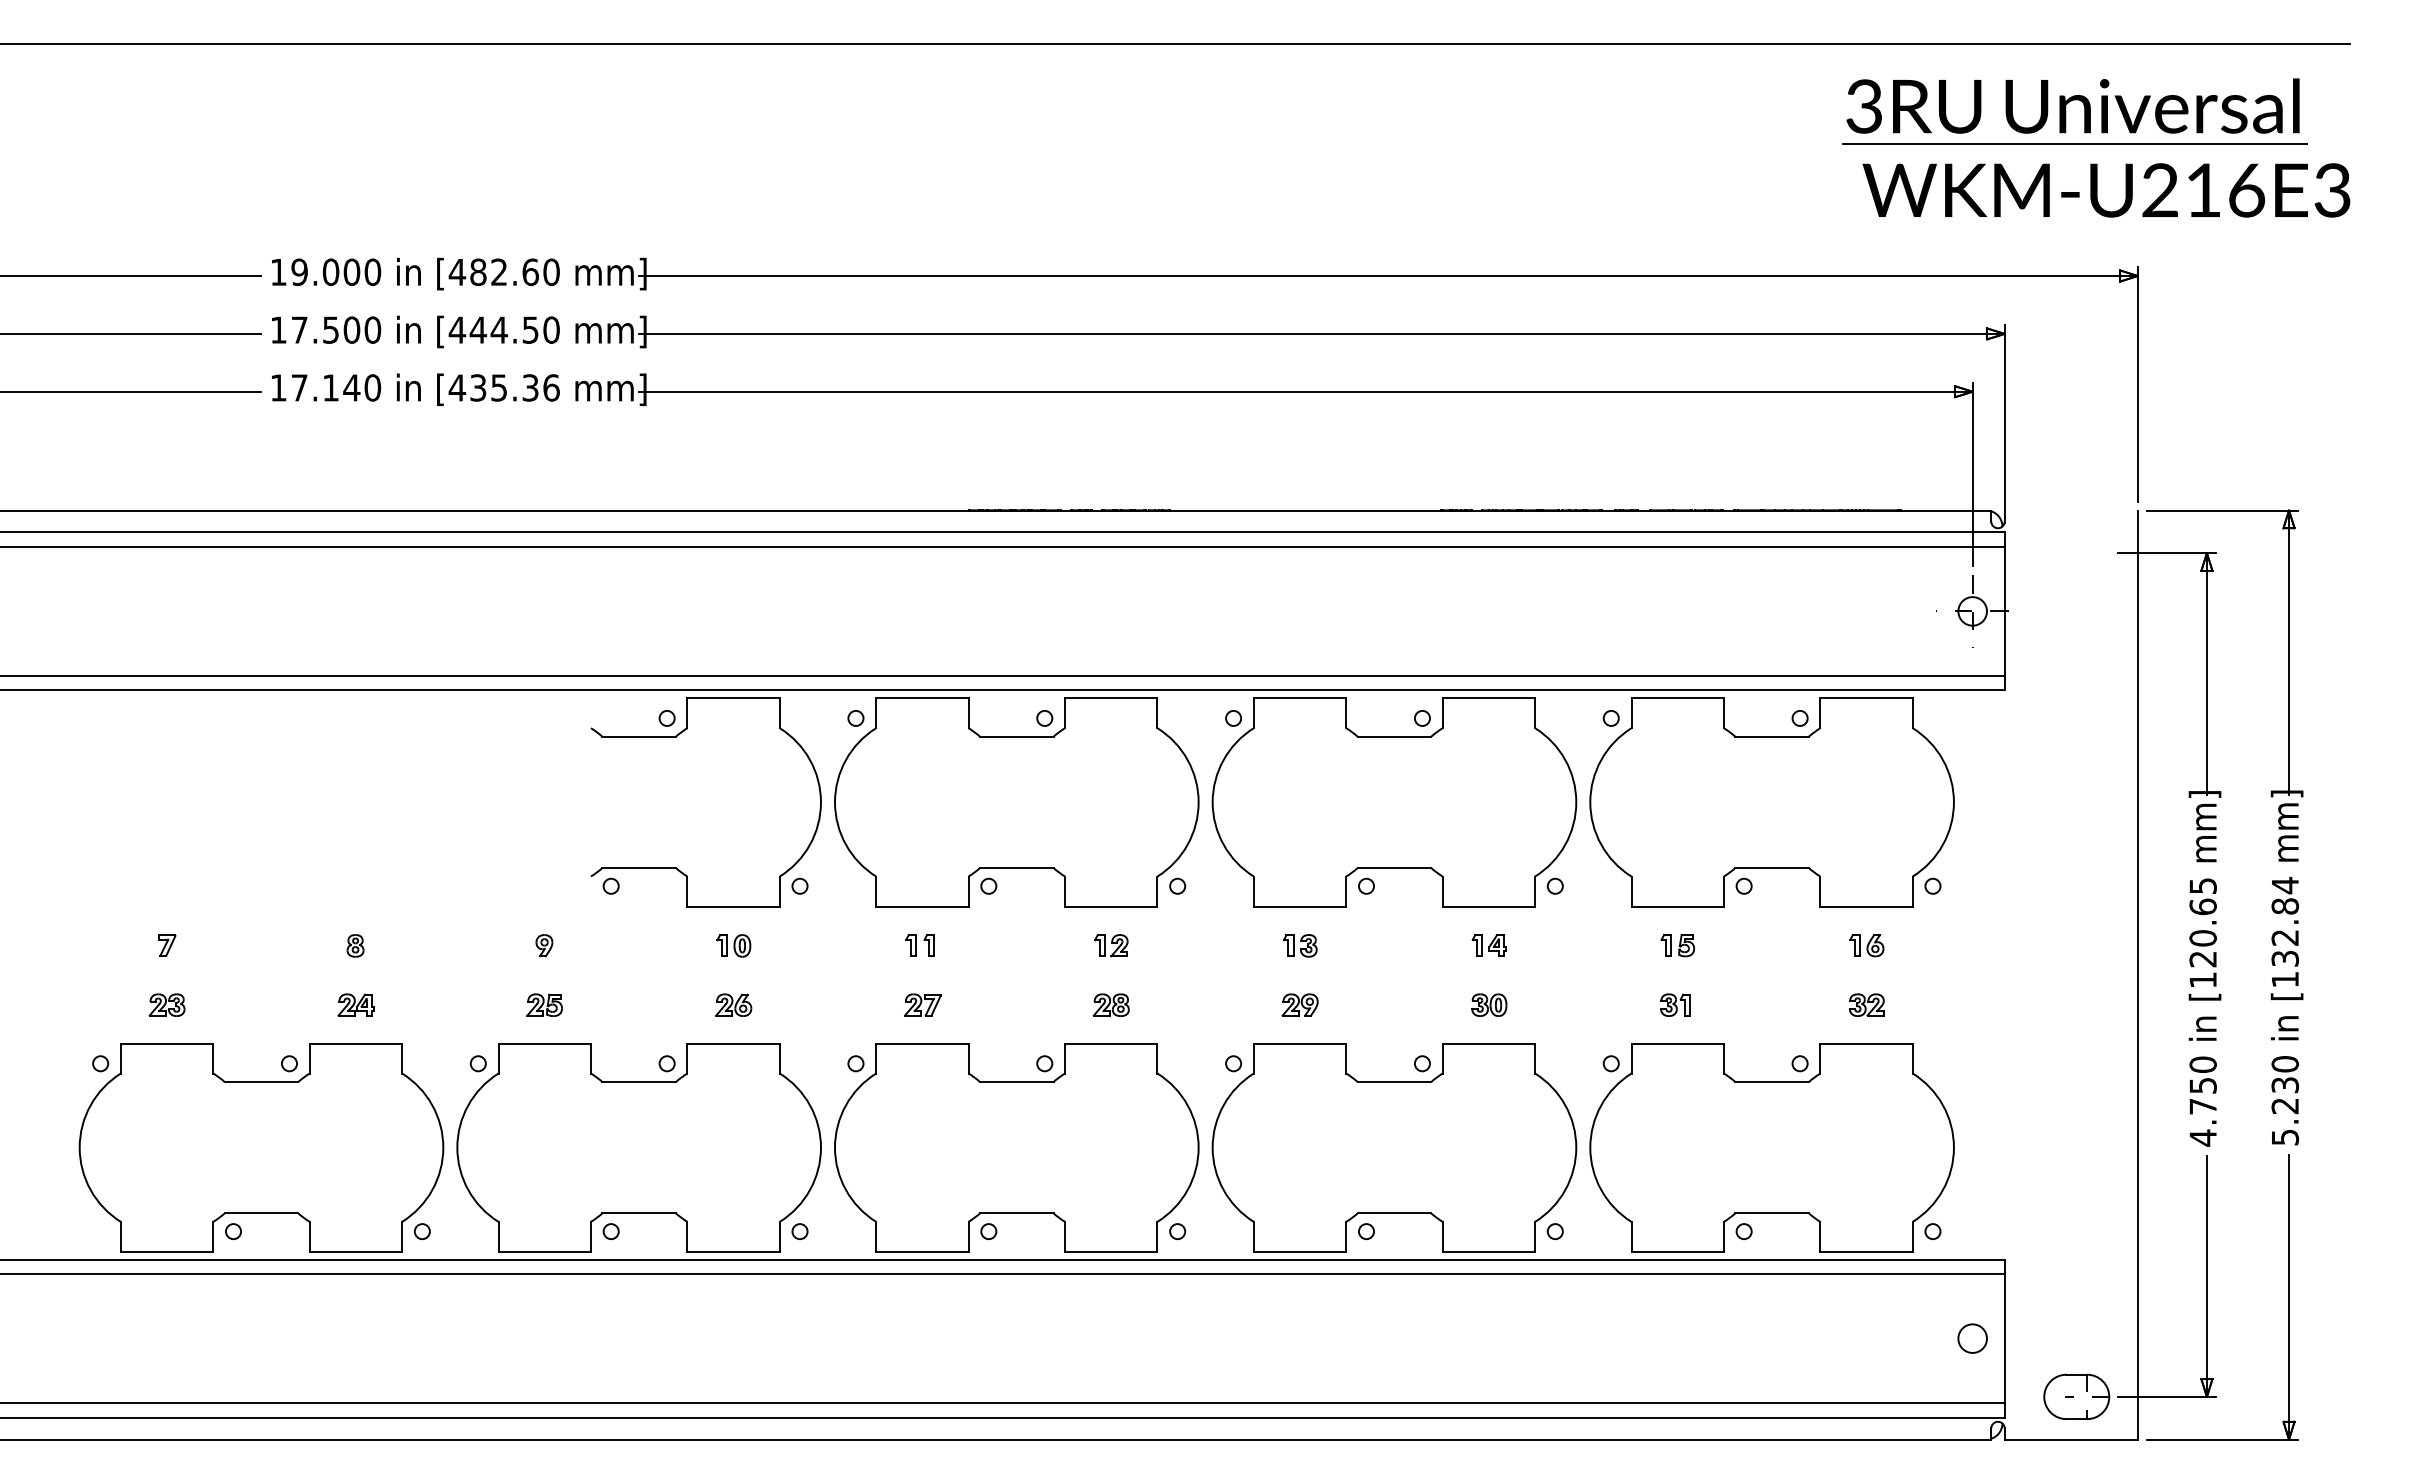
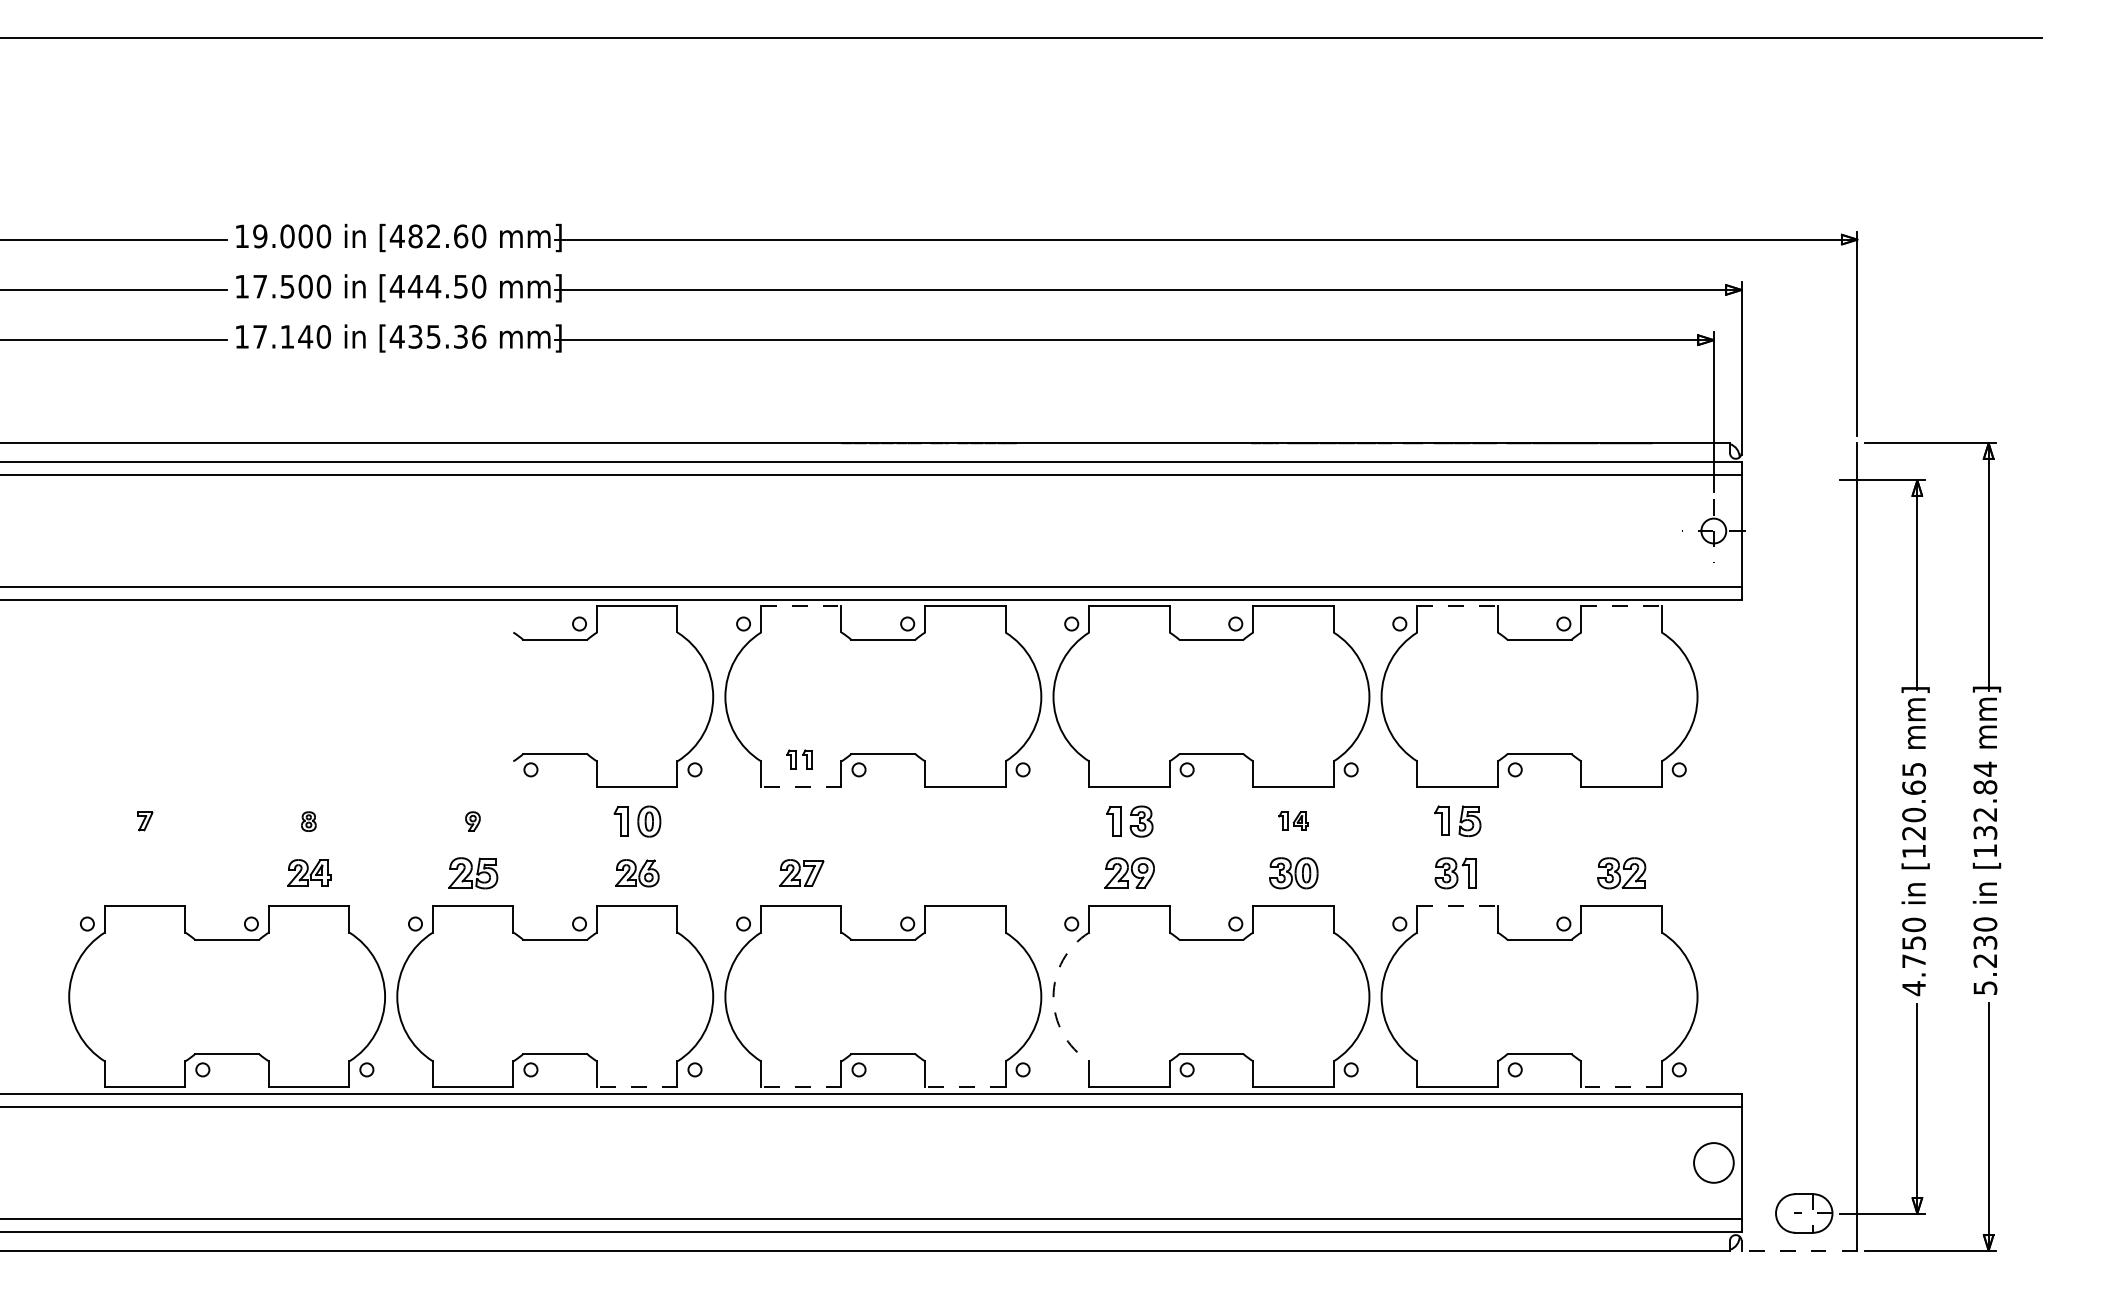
part: (2096, 147) -> (1821, 127), removed
line: (922, 698) -> (801, 606), solid -> dashed
line: (1678, 698) -> (1458, 606), solid -> dashed
line: (1867, 698) -> (1622, 606), solid -> dashed
line: (921, 906) -> (800, 787), solid -> dashed
part: (733, 945) -> (637, 821), size x1.6
part: (919, 945) -> (798, 759), moved
part: (1111, 945) -> (965, 821), removed
part: (1299, 945) -> (1128, 821), size x1.6
part: (1677, 945) -> (1457, 821), size x1.6
part: (1866, 945) -> (1621, 821), removed
part: (166, 1004) -> (144, 872), removed
part: (355, 1004) -> (308, 872), size x1.4
part: (544, 1004) -> (473, 872), size x1.6
part: (733, 1004) -> (637, 872), size x1.4
part: (922, 1004) -> (801, 872), size x1.4
part: (1110, 1004) -> (964, 872), removed
part: (1299, 1004) -> (1128, 872), size x1.6
part: (1489, 1004) -> (1294, 872), size x1.6
part: (1675, 1004) -> (1455, 872), size x1.6
part: (1866, 1004) -> (1621, 872), size x1.6
line: (1678, 1043) -> (1458, 906), solid -> dashed
arc: (1212, 1147) -> (1053, 996), solid -> dashed
line: (733, 1251) -> (637, 1087), solid -> dashed
line: (921, 1251) -> (800, 1087), solid -> dashed
line: (1110, 1251) -> (964, 1087), solid -> dashed
line: (1866, 1251) -> (1621, 1087), solid -> dashed
circle: (1972, 1338) -> (1713, 1162), size x1.6
line: (2071, 1439) -> (1799, 1250), solid -> dashed

